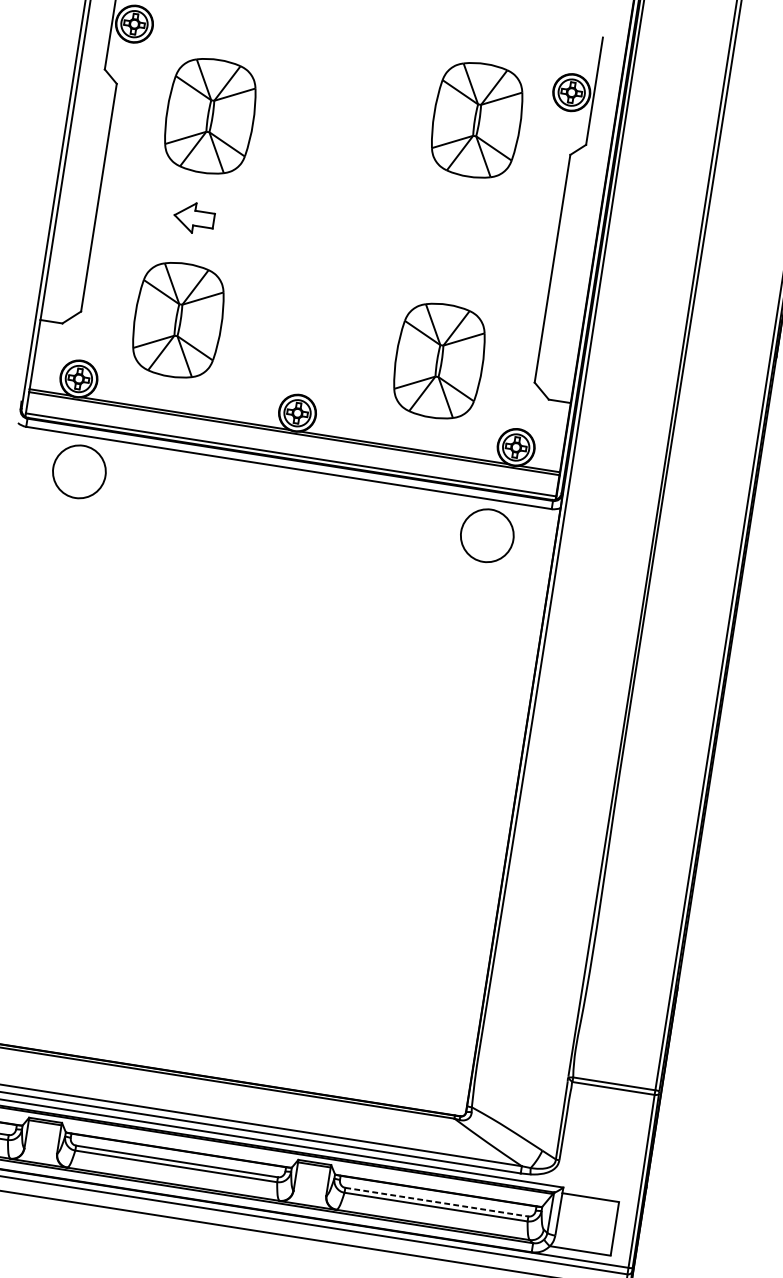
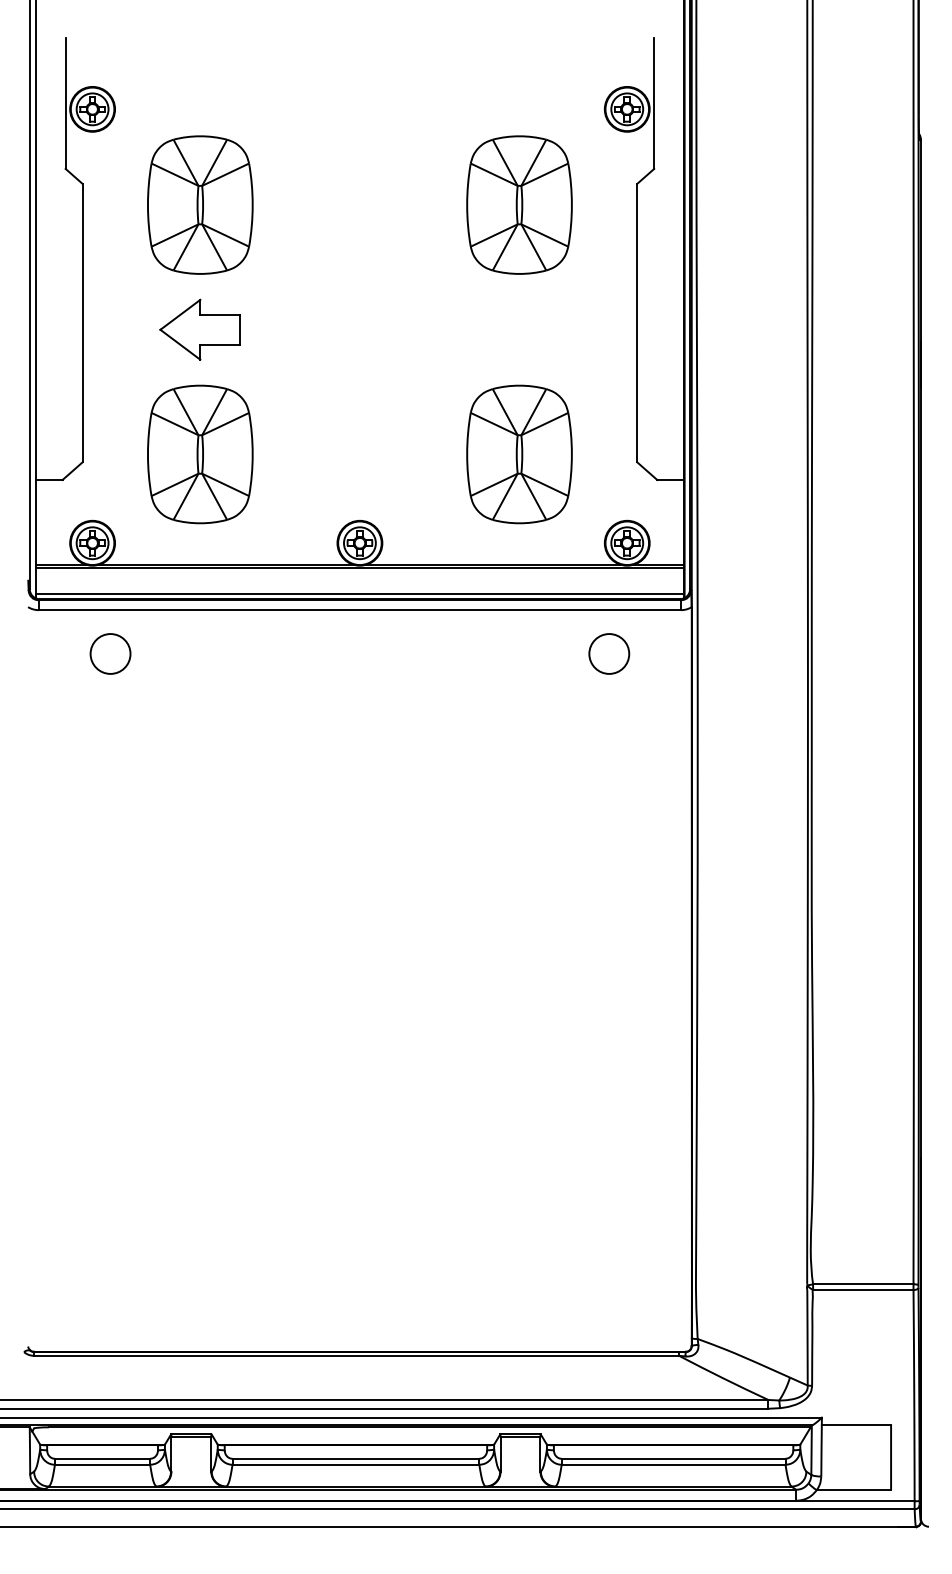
part: (477, 119) -> (519, 204), moved
part: (193, 217) -> (199, 329), size x1.67
circle: (79, 471) -> (110, 653), size x0.62
circle: (487, 535) -> (609, 653), size x0.62
line: (436, 1201) -> (673, 1458), dashed -> solid

